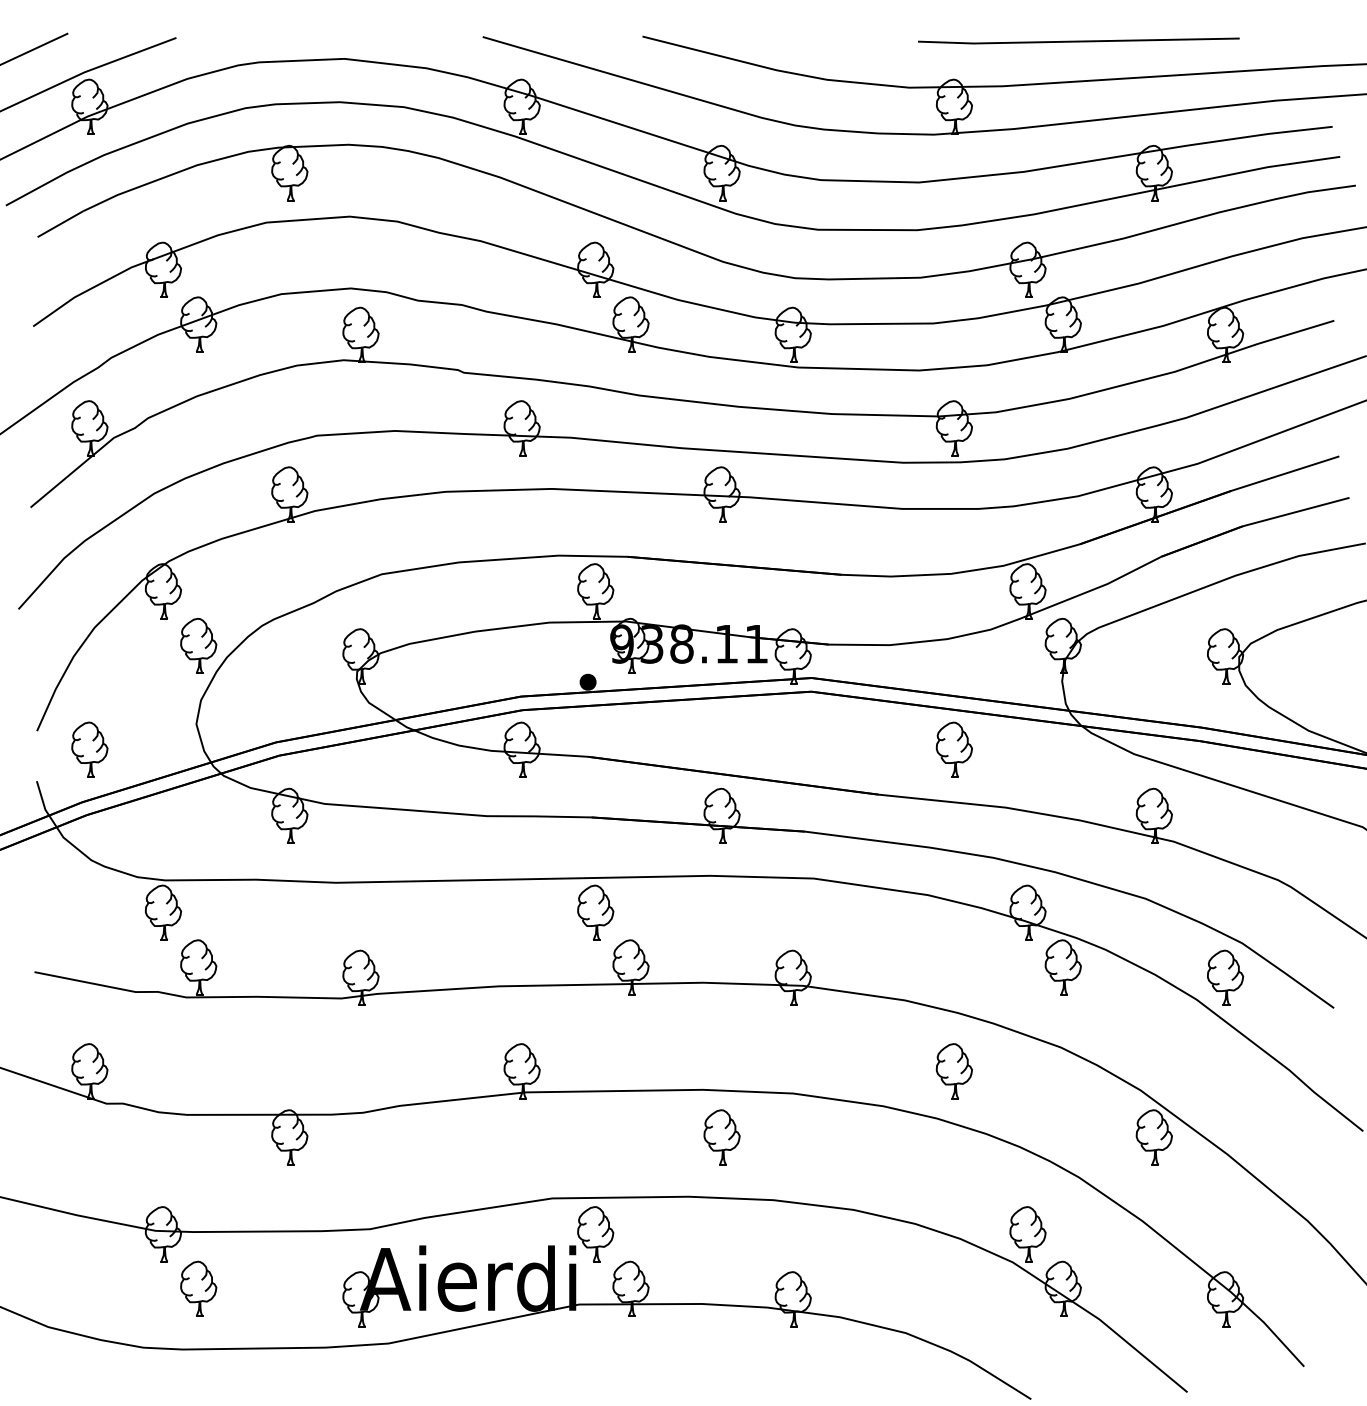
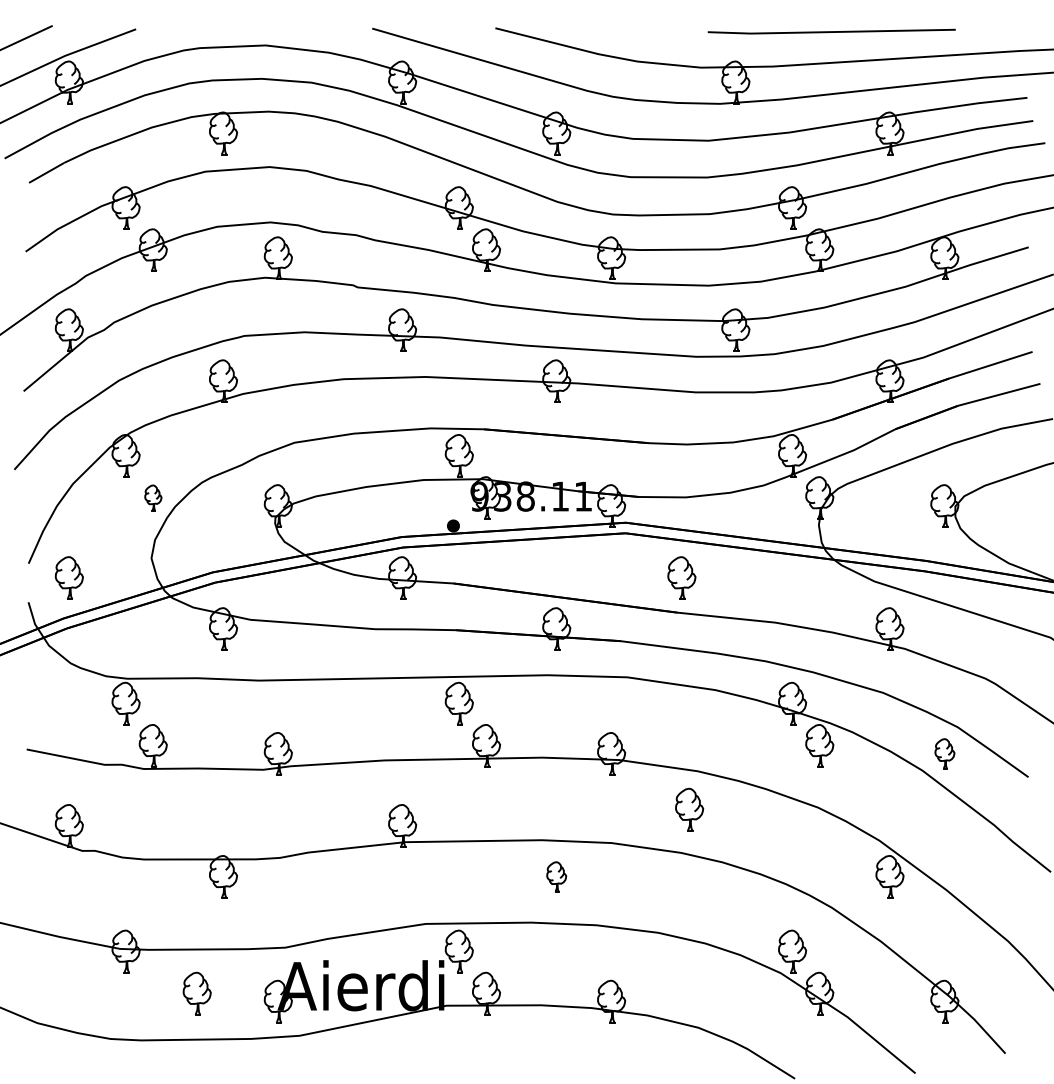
part: (198, 645) -> (153, 497), size x0.6
part: (953, 749) -> (681, 577), moved
part: (1225, 977) -> (944, 753), size x0.7
part: (953, 1071) -> (688, 809), moved
part: (721, 1137) -> (556, 876), size x0.7
part: (198, 1288) -> (197, 993), moved

